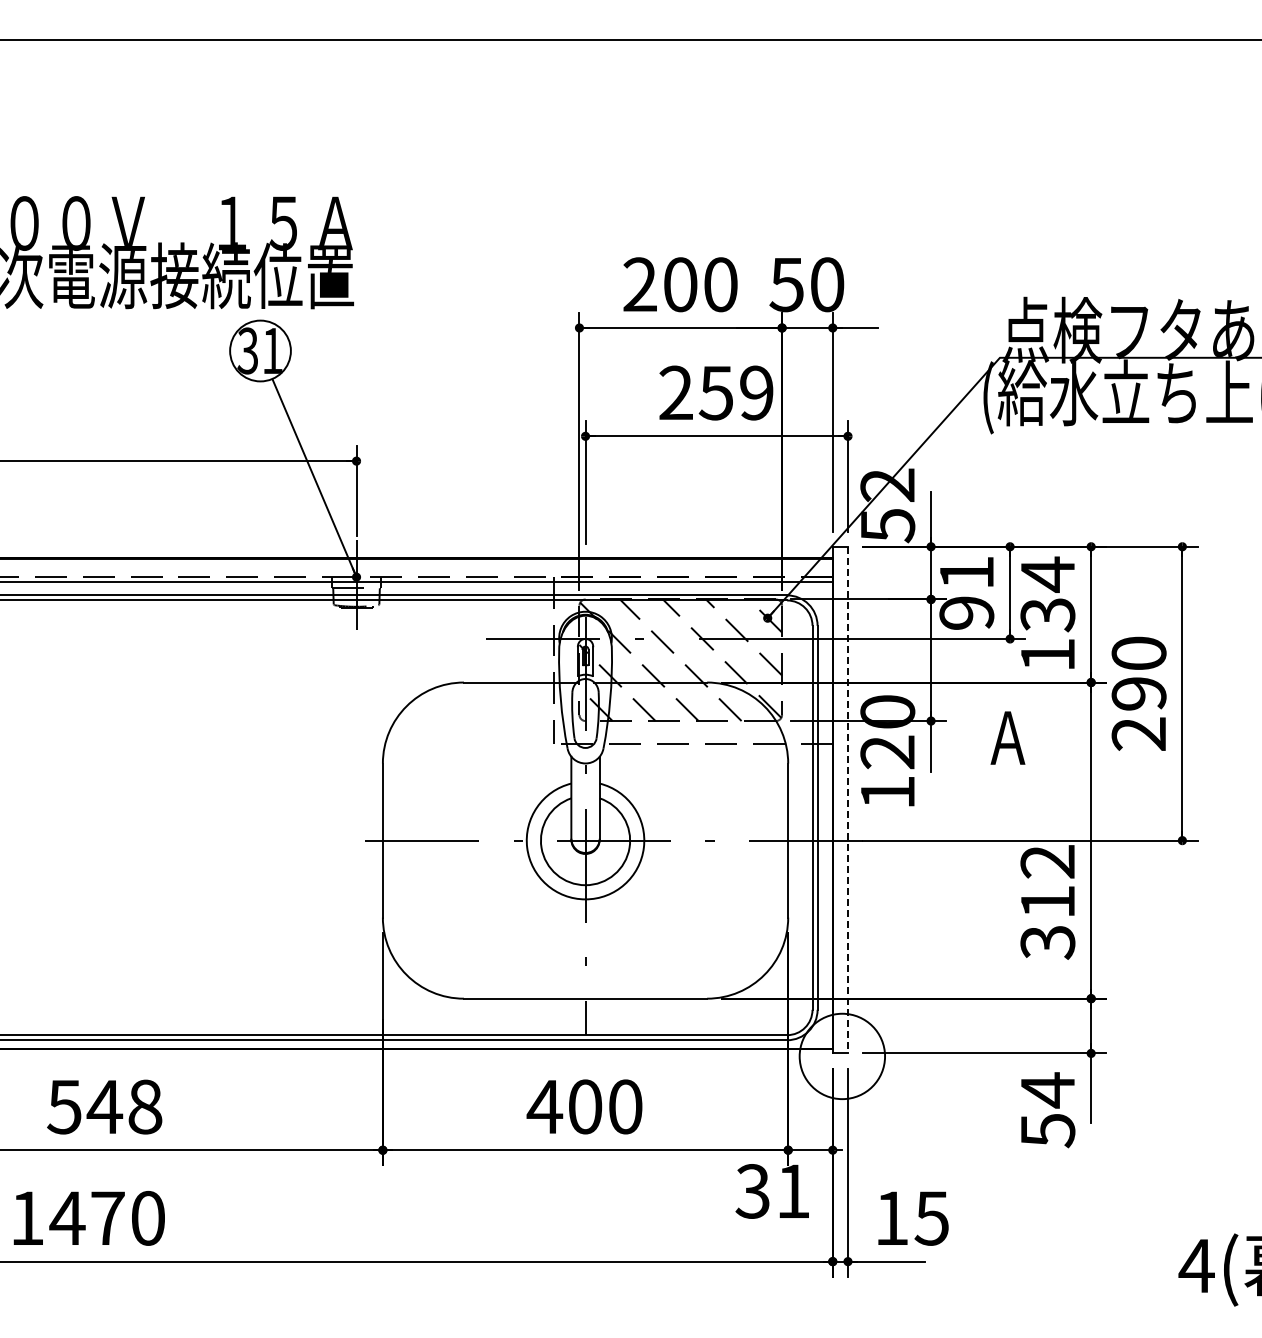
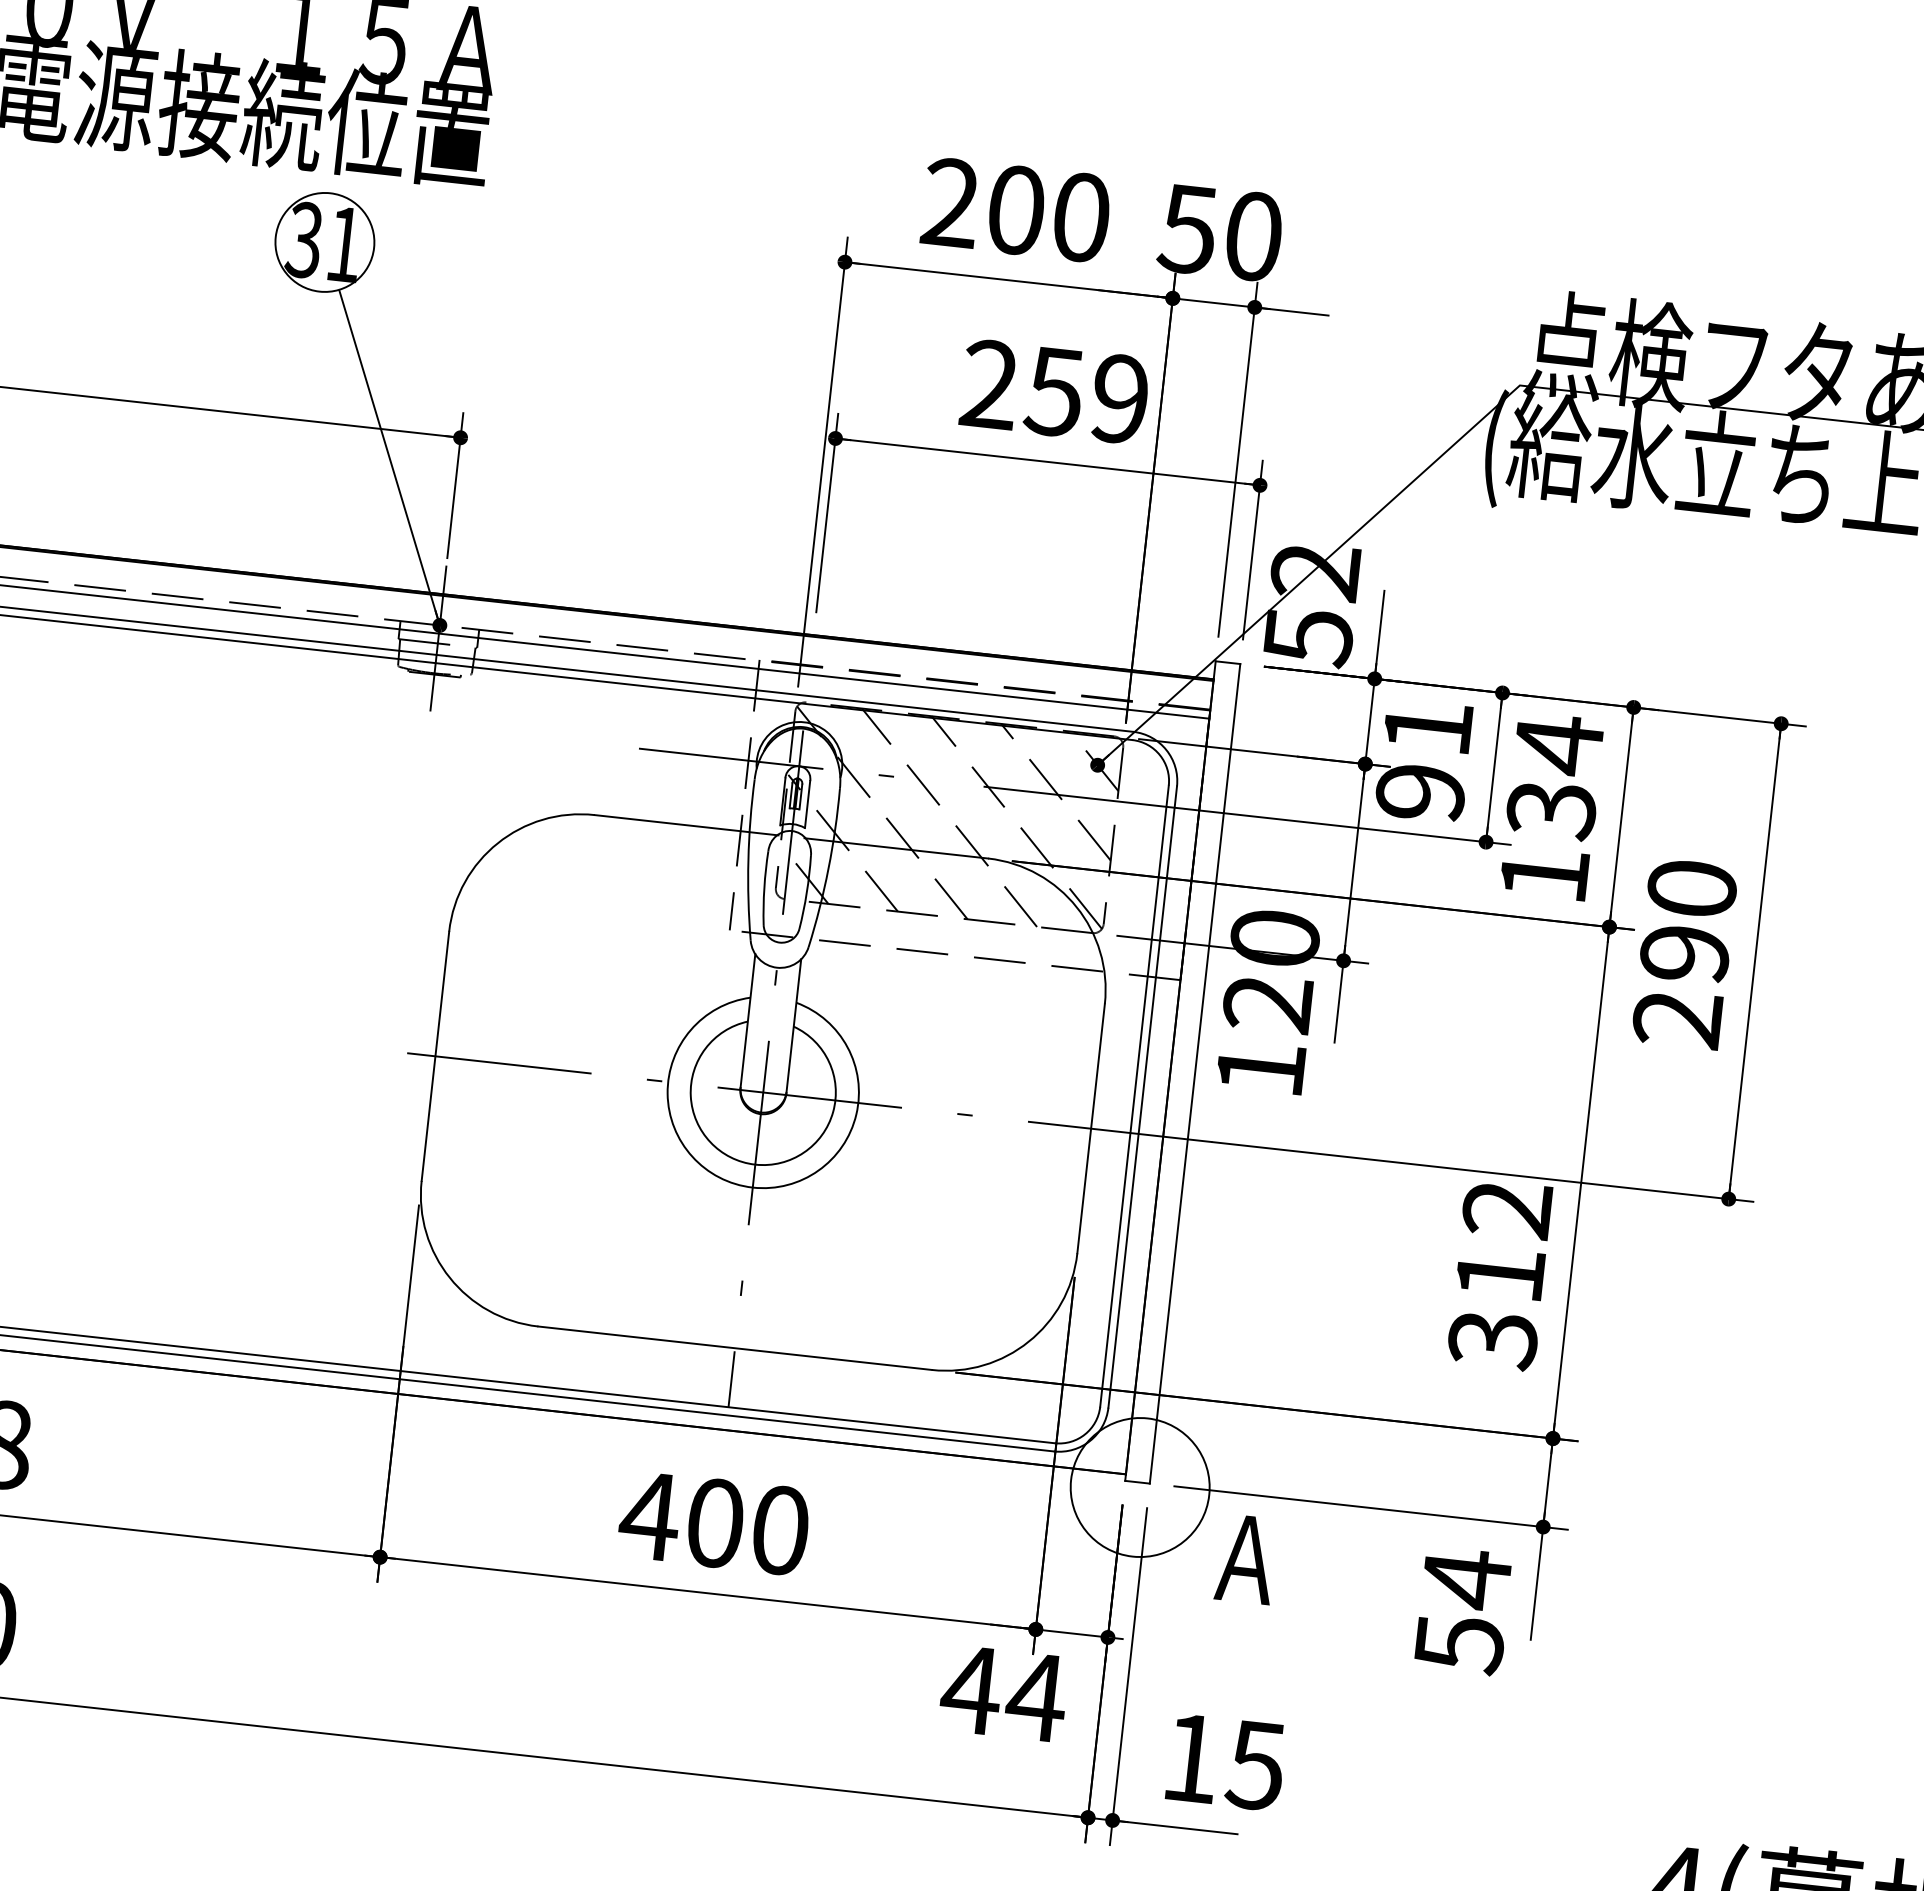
text: (1007, 737) -> (1245, 1558), moved
line: (847, 800) -> (1194, 1074), dashed -> solid
text: (772, 1191) -> (1003, 1693), 31 -> 44

